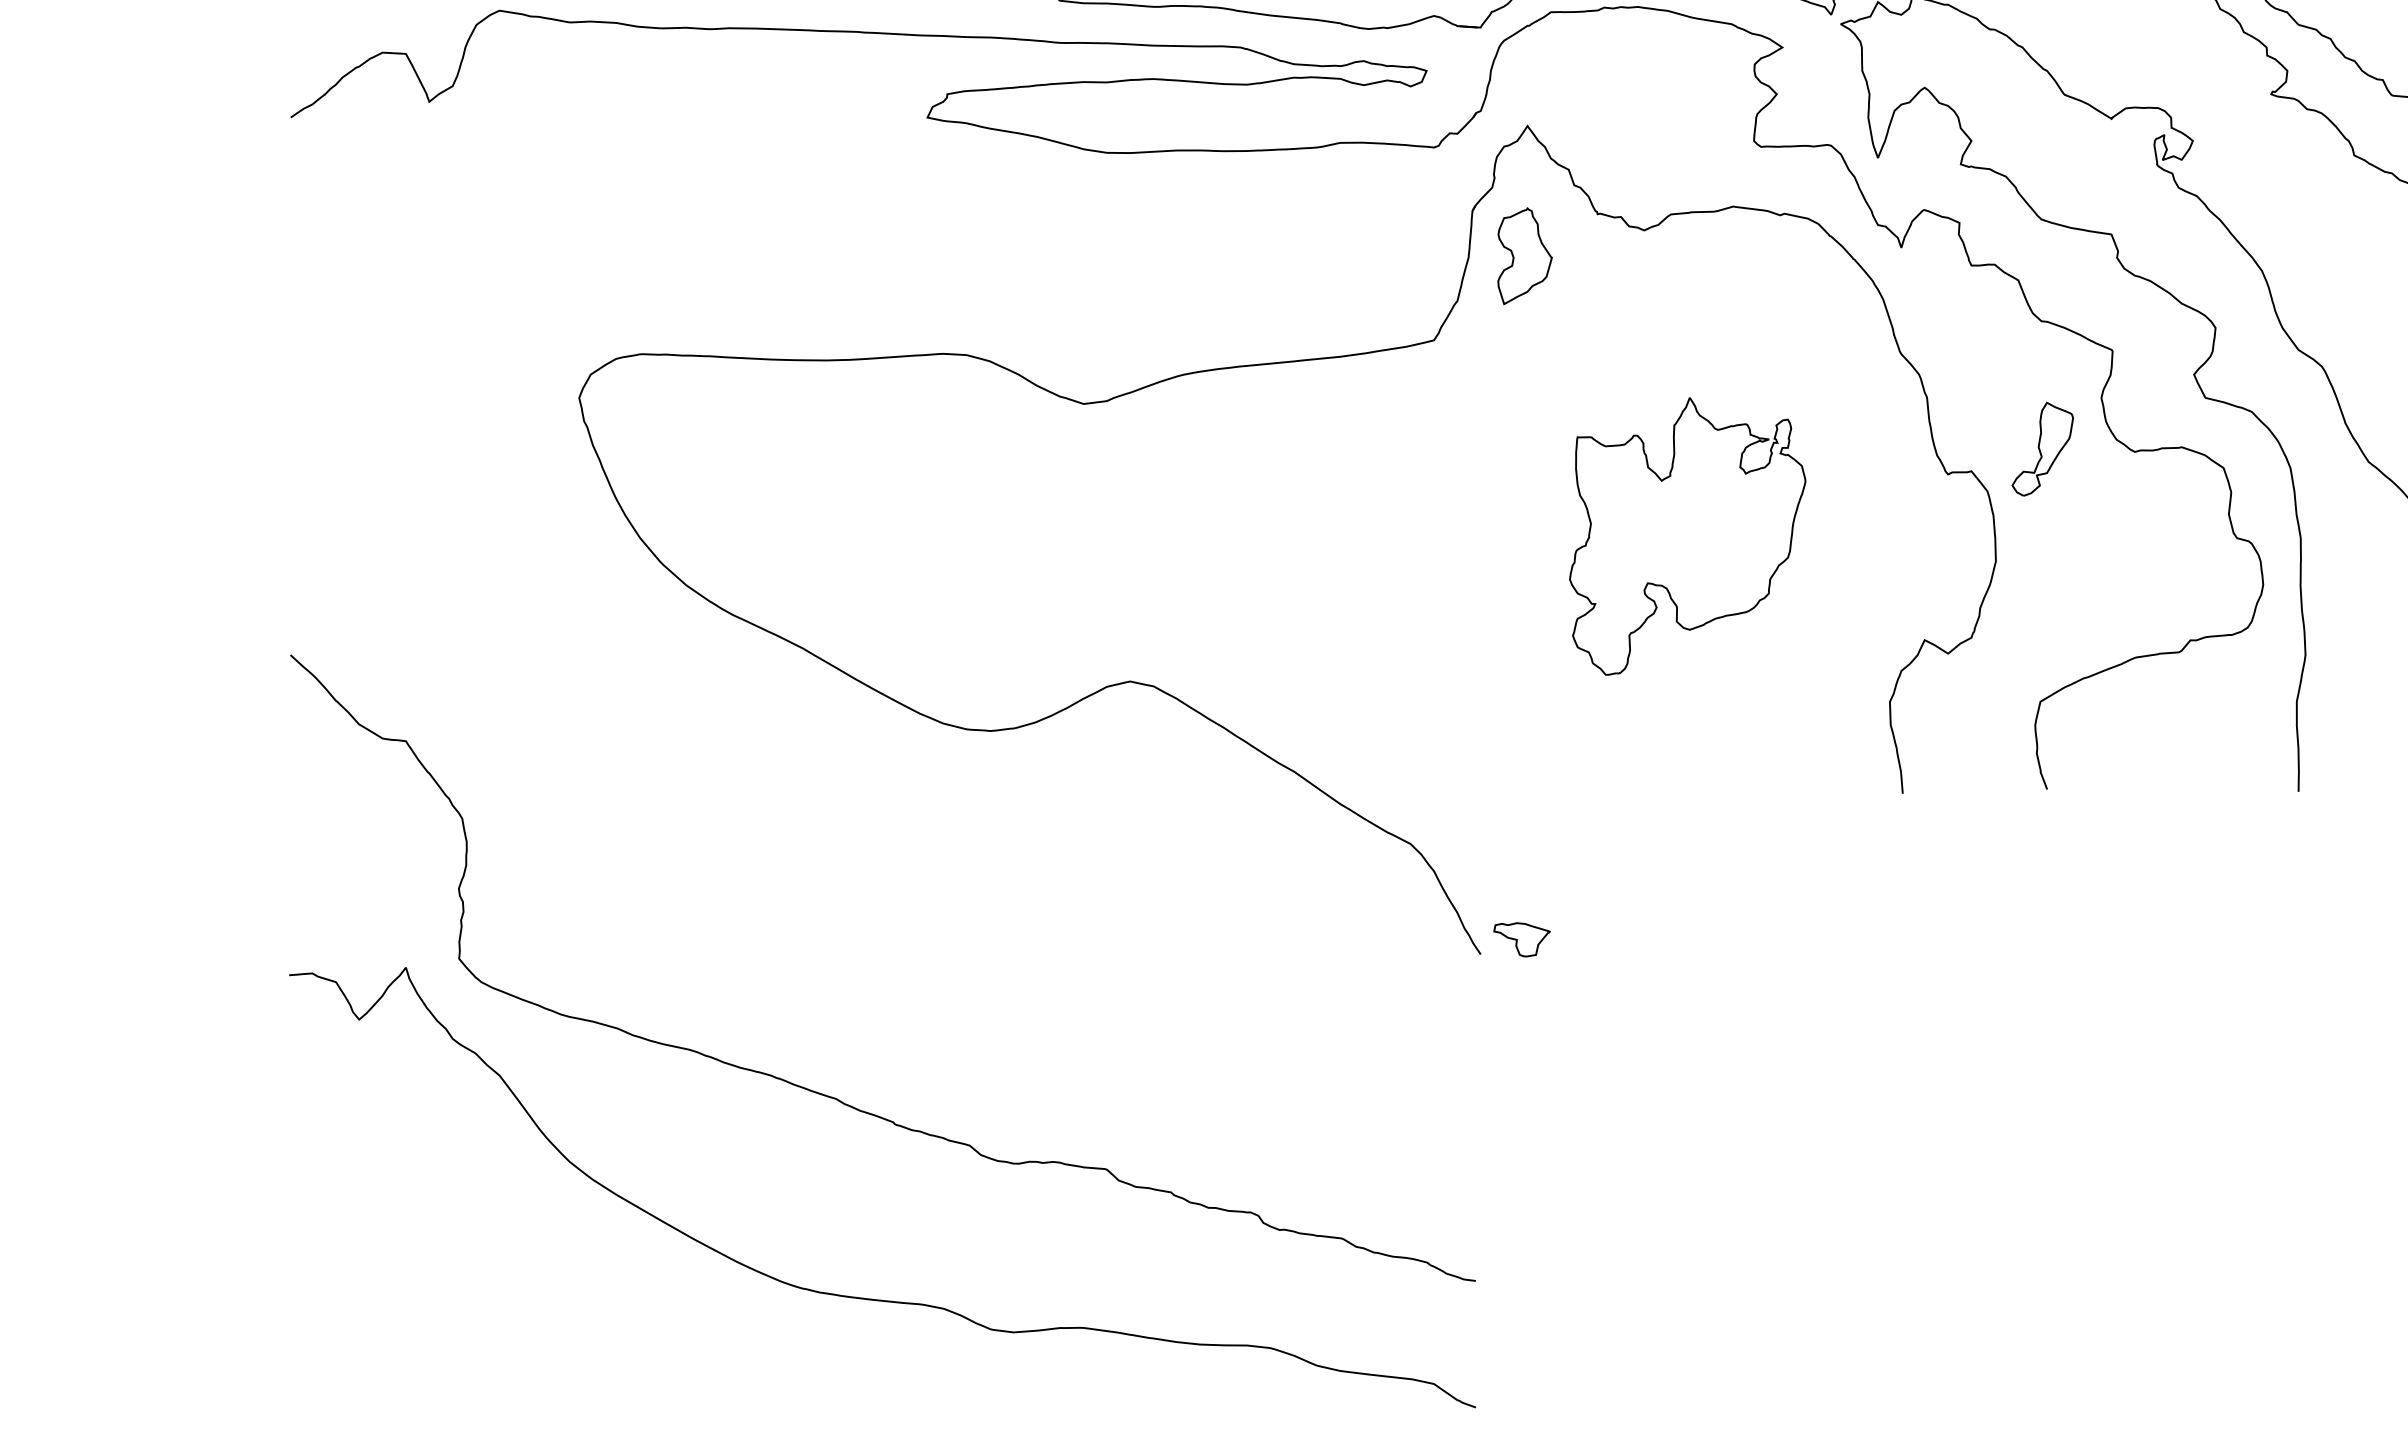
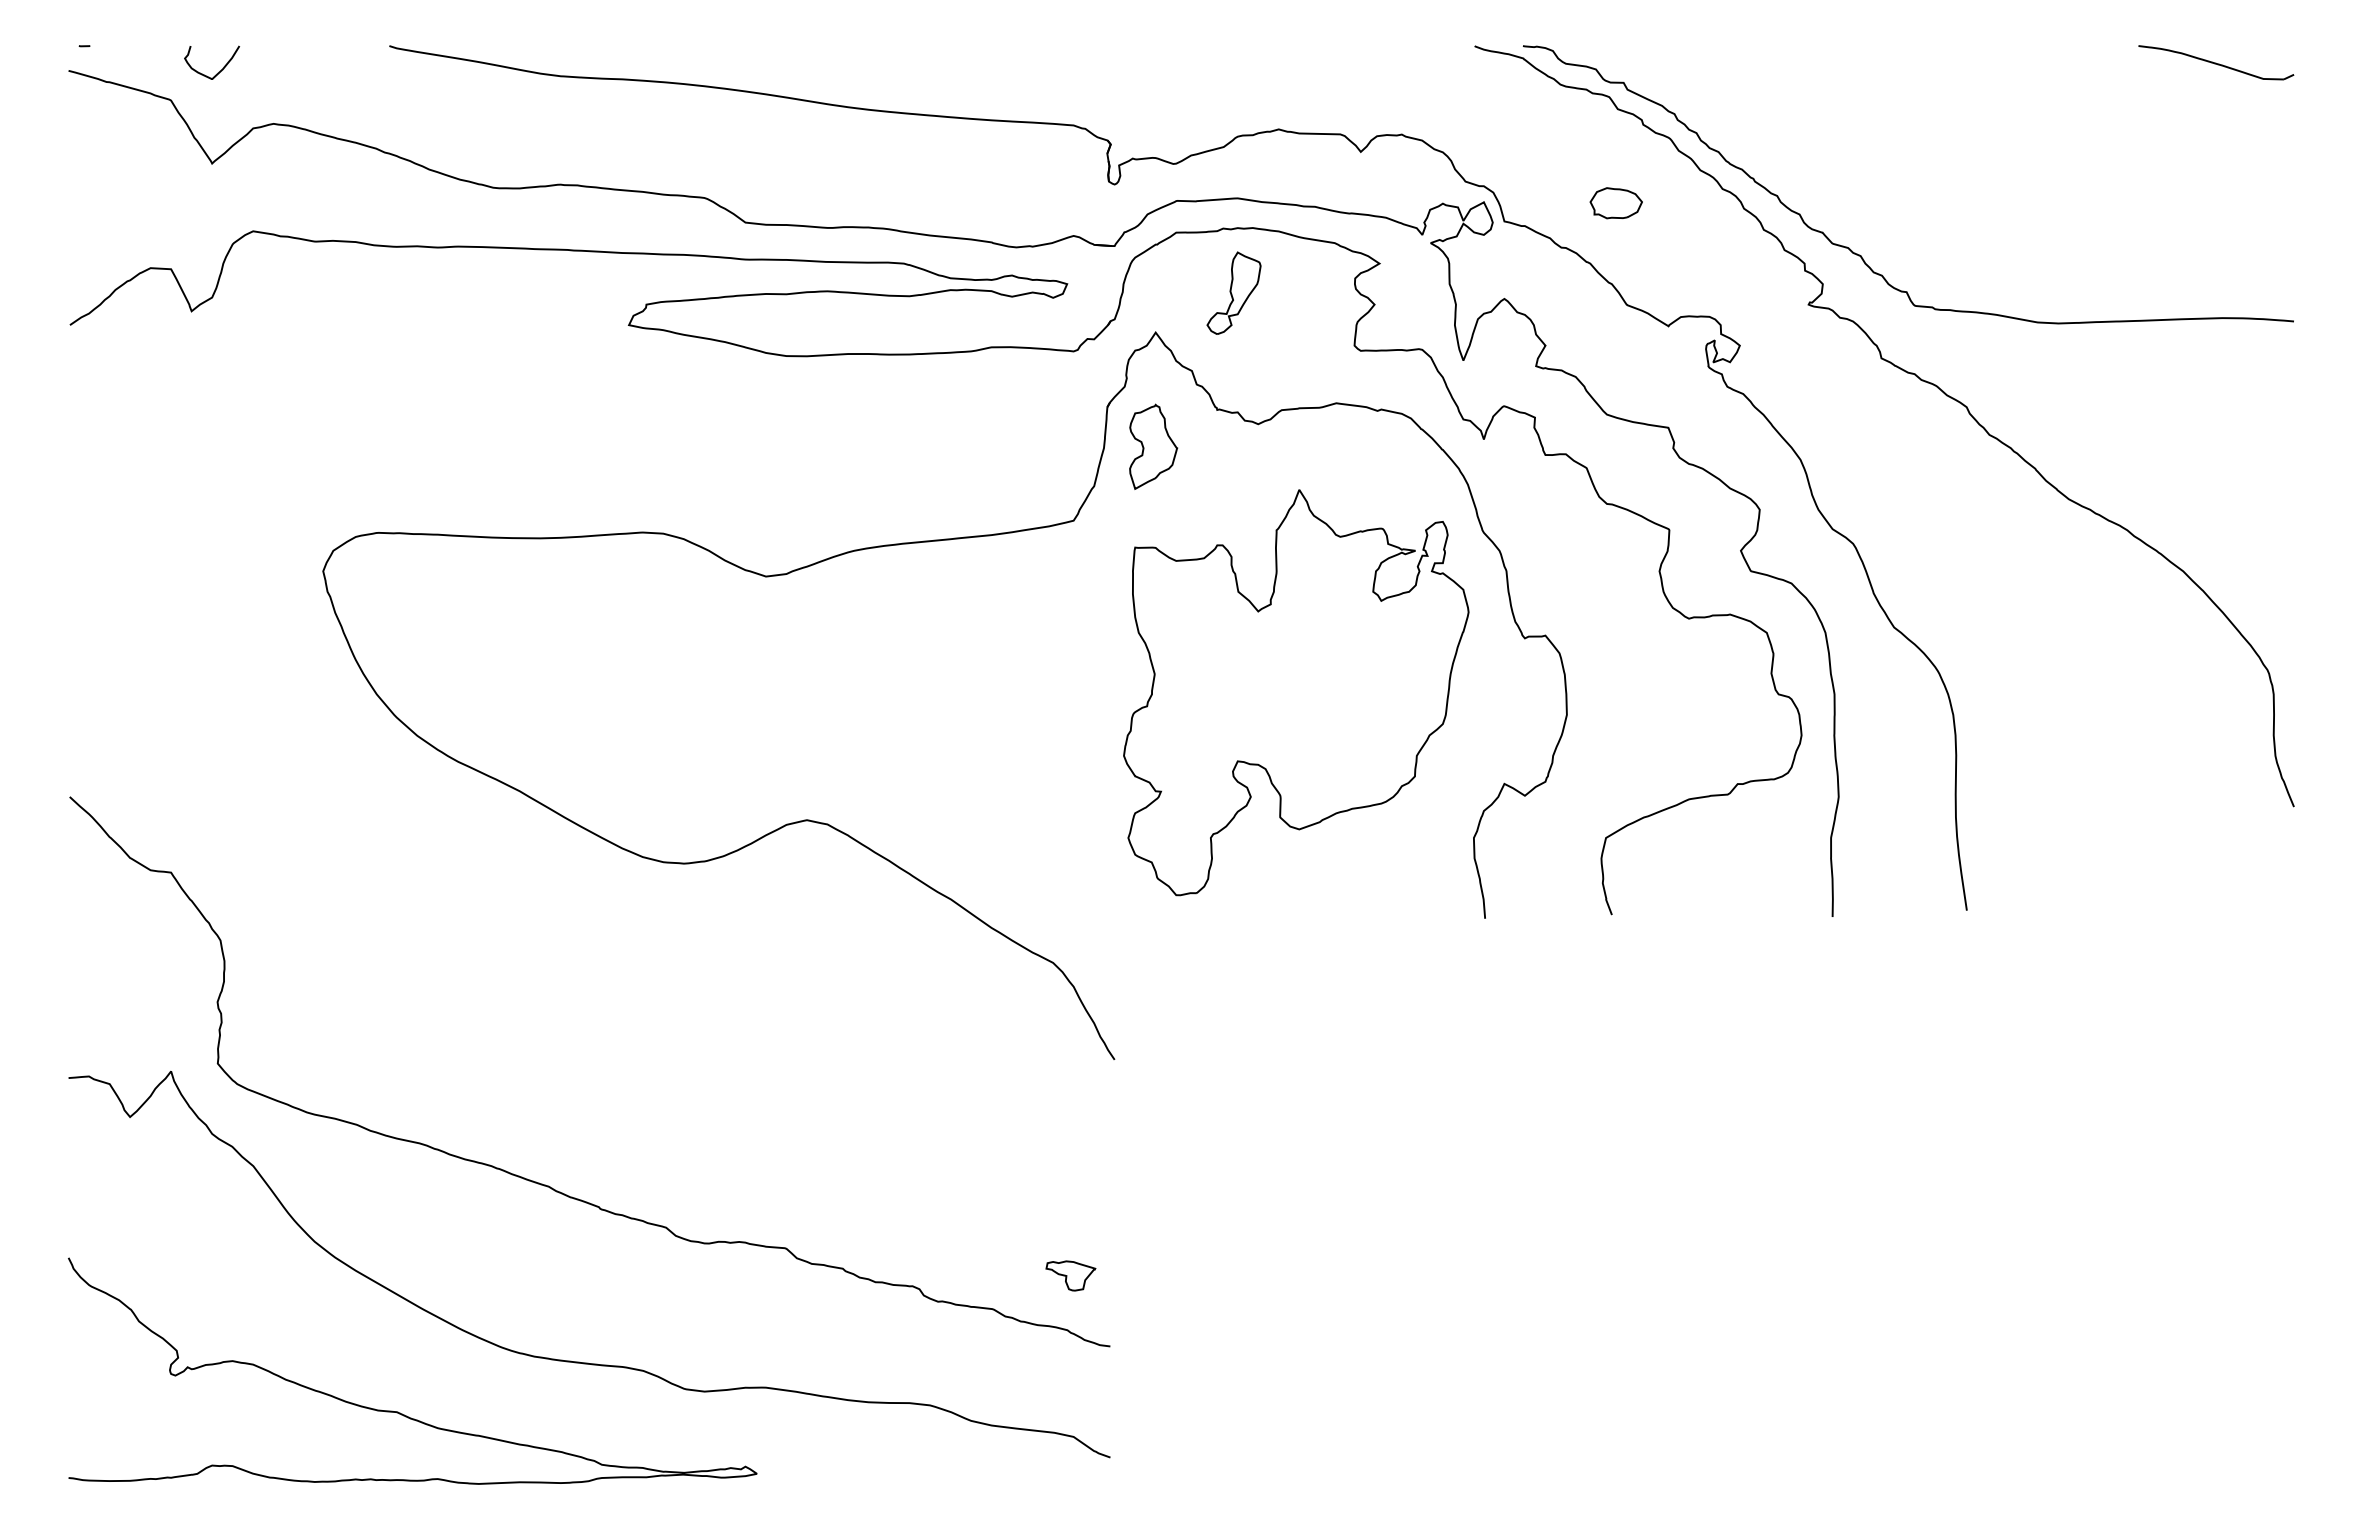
part: (2042, 448) -> (1233, 292), moved
part: (1687, 536) -> (1296, 692), size x1.67
part: (1521, 939) -> (1070, 1275), moved
curve: (664, 1355) -> (398, 1411), added

